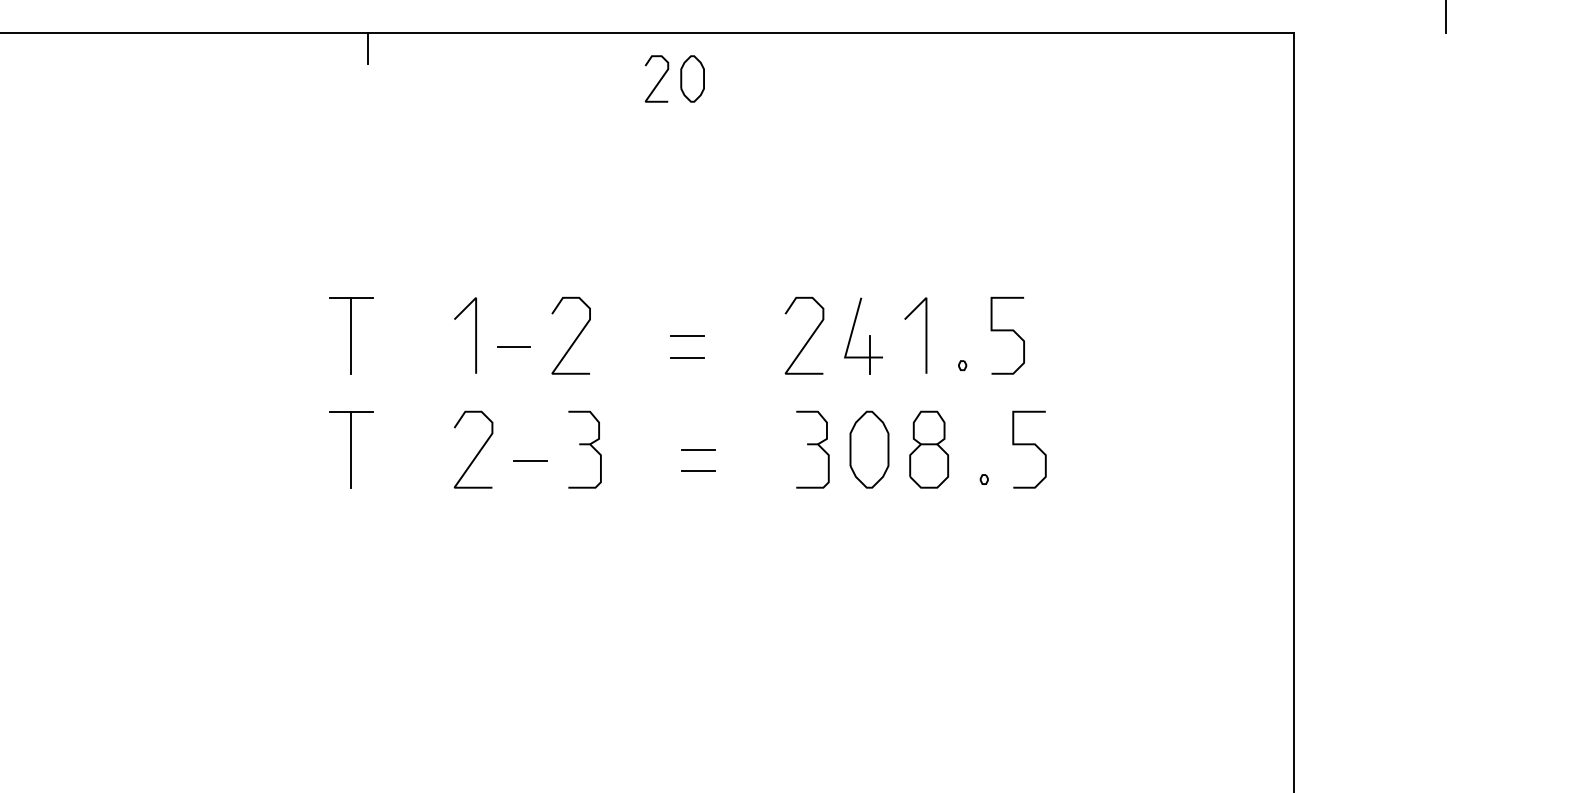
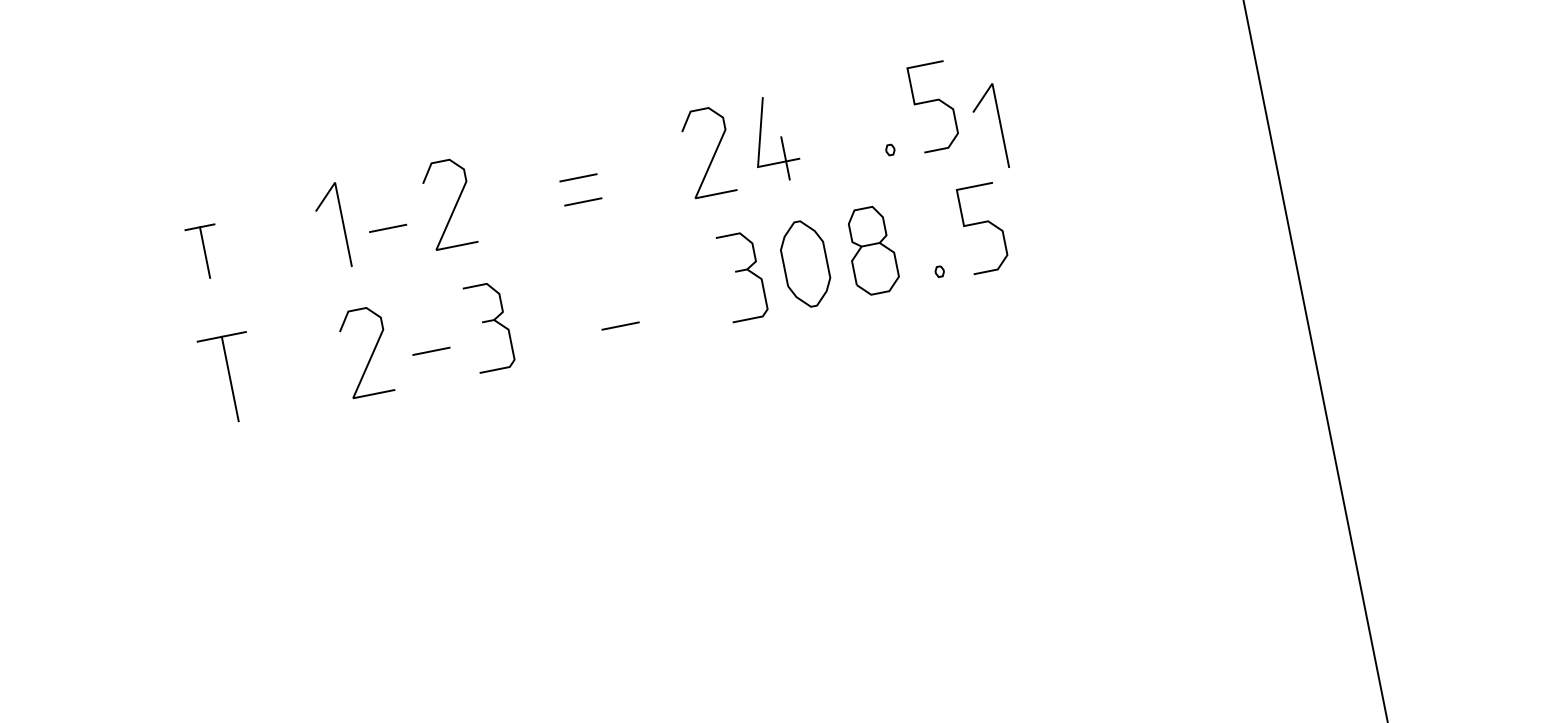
part: (351, 335) -> (205, 252), size x0.6
line: (925, 335) -> (999, 125), moved
line: (698, 449) -> (615, 301), removed

